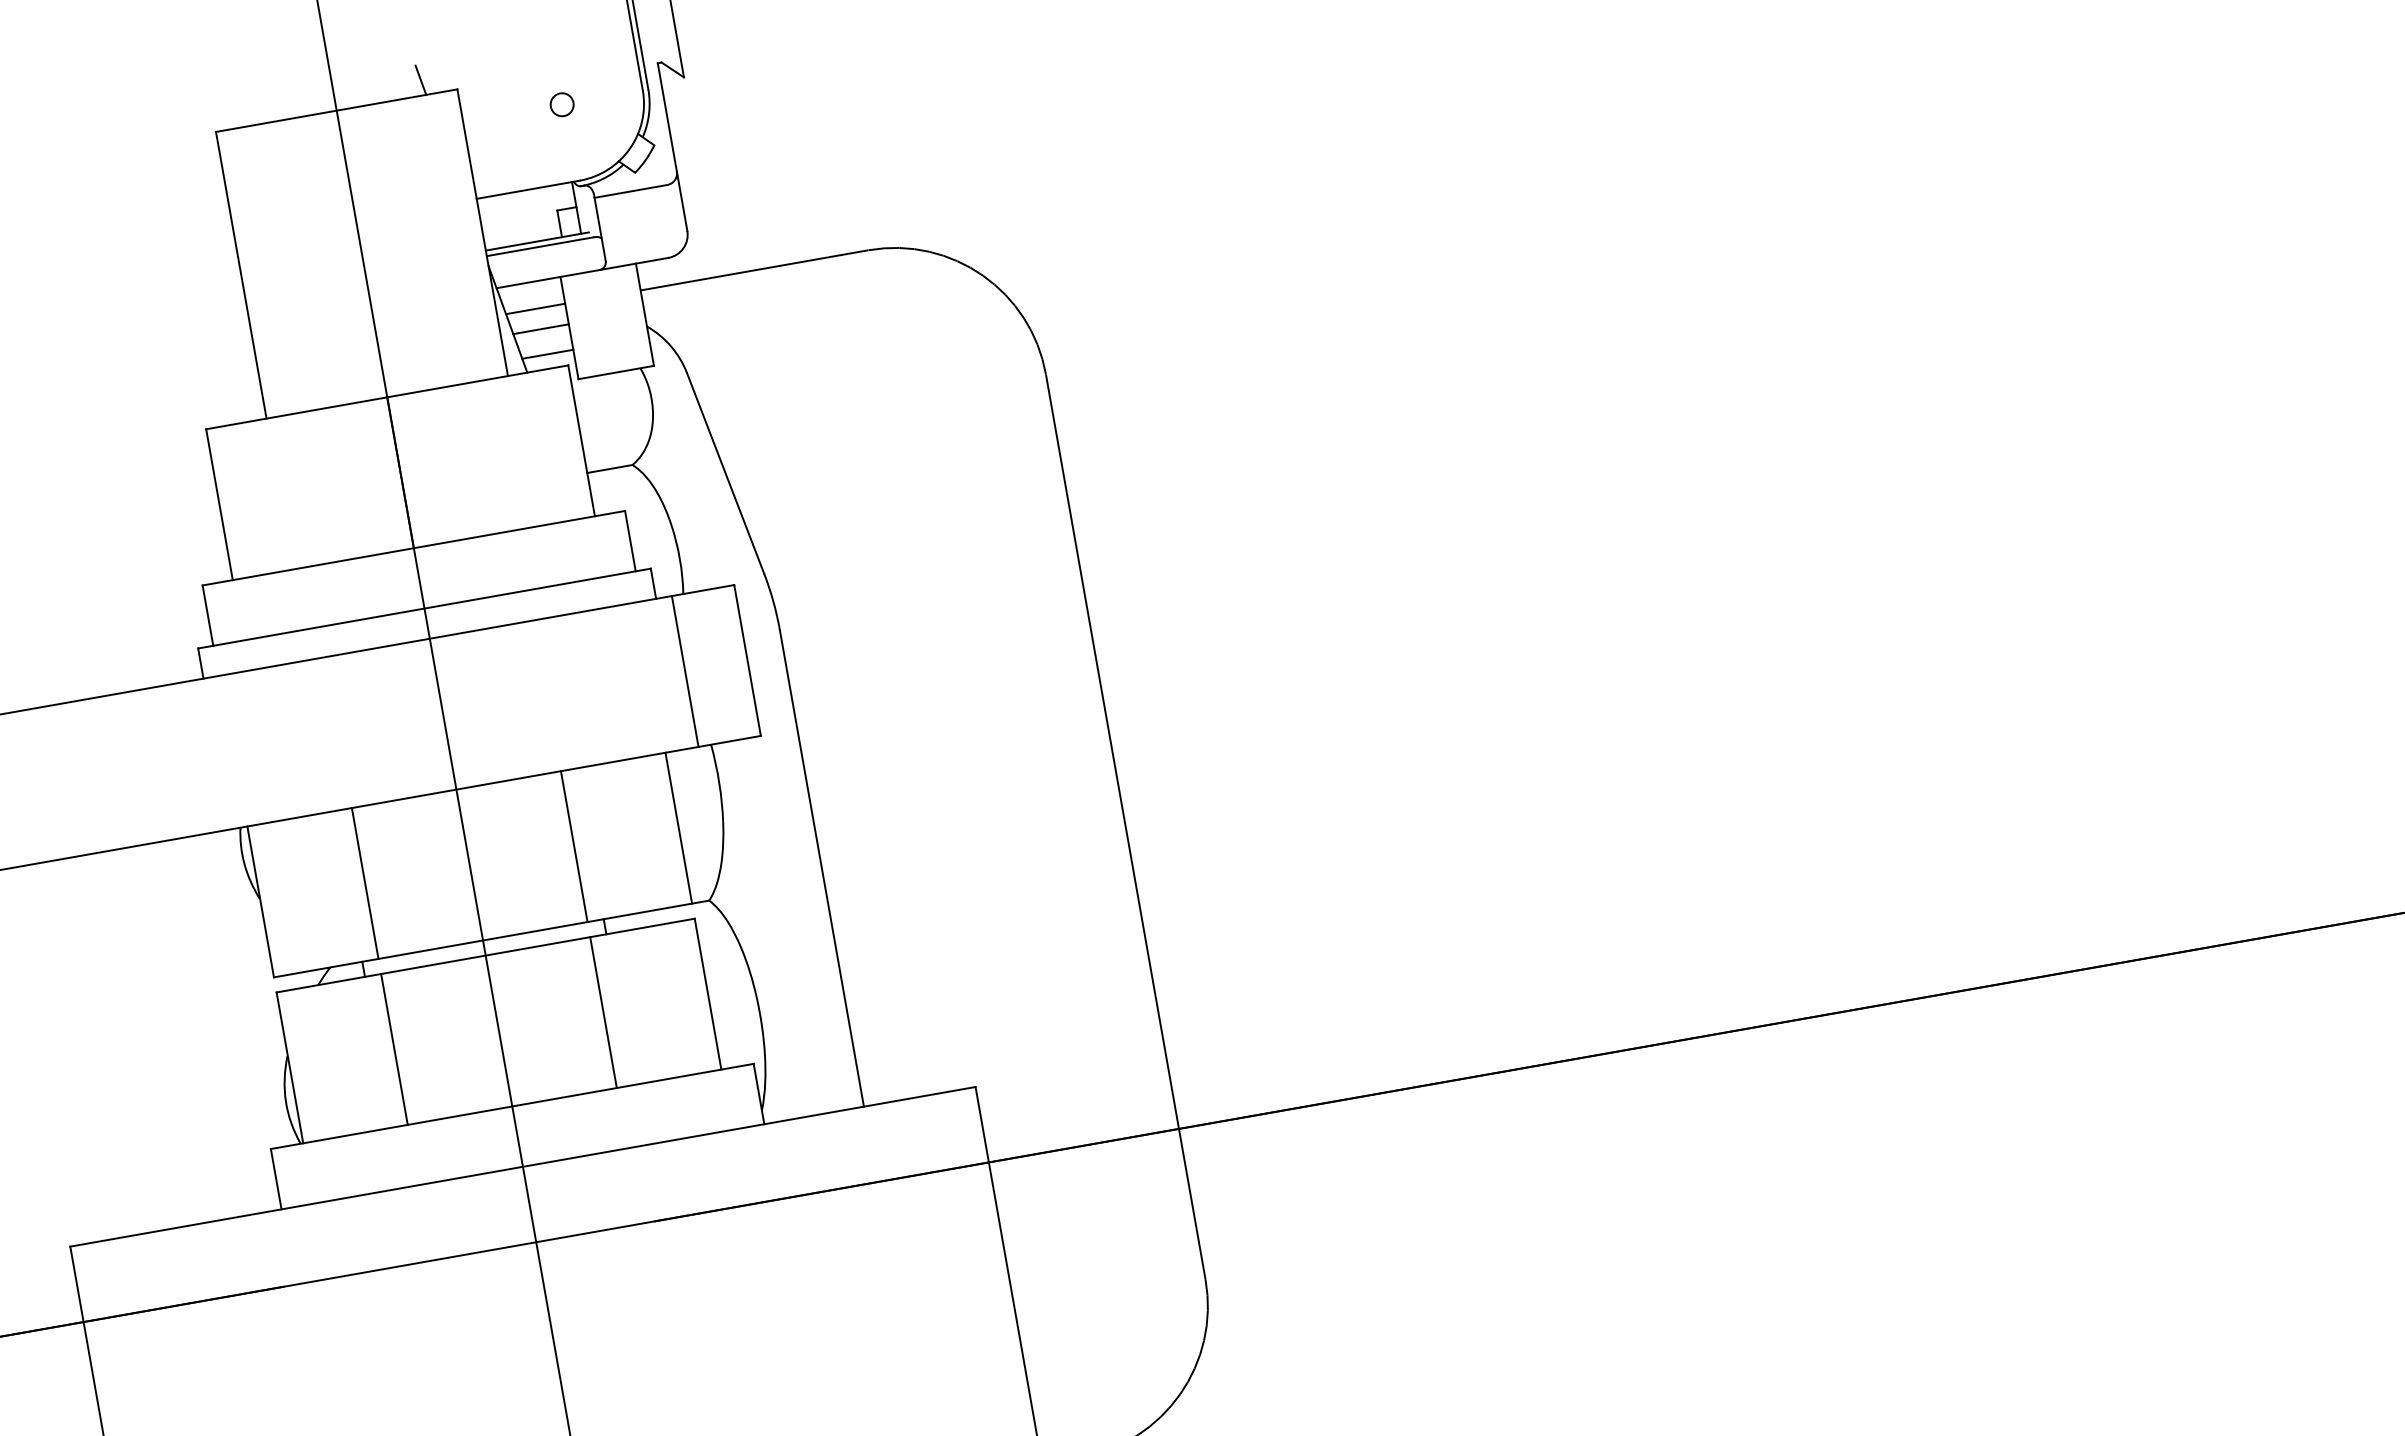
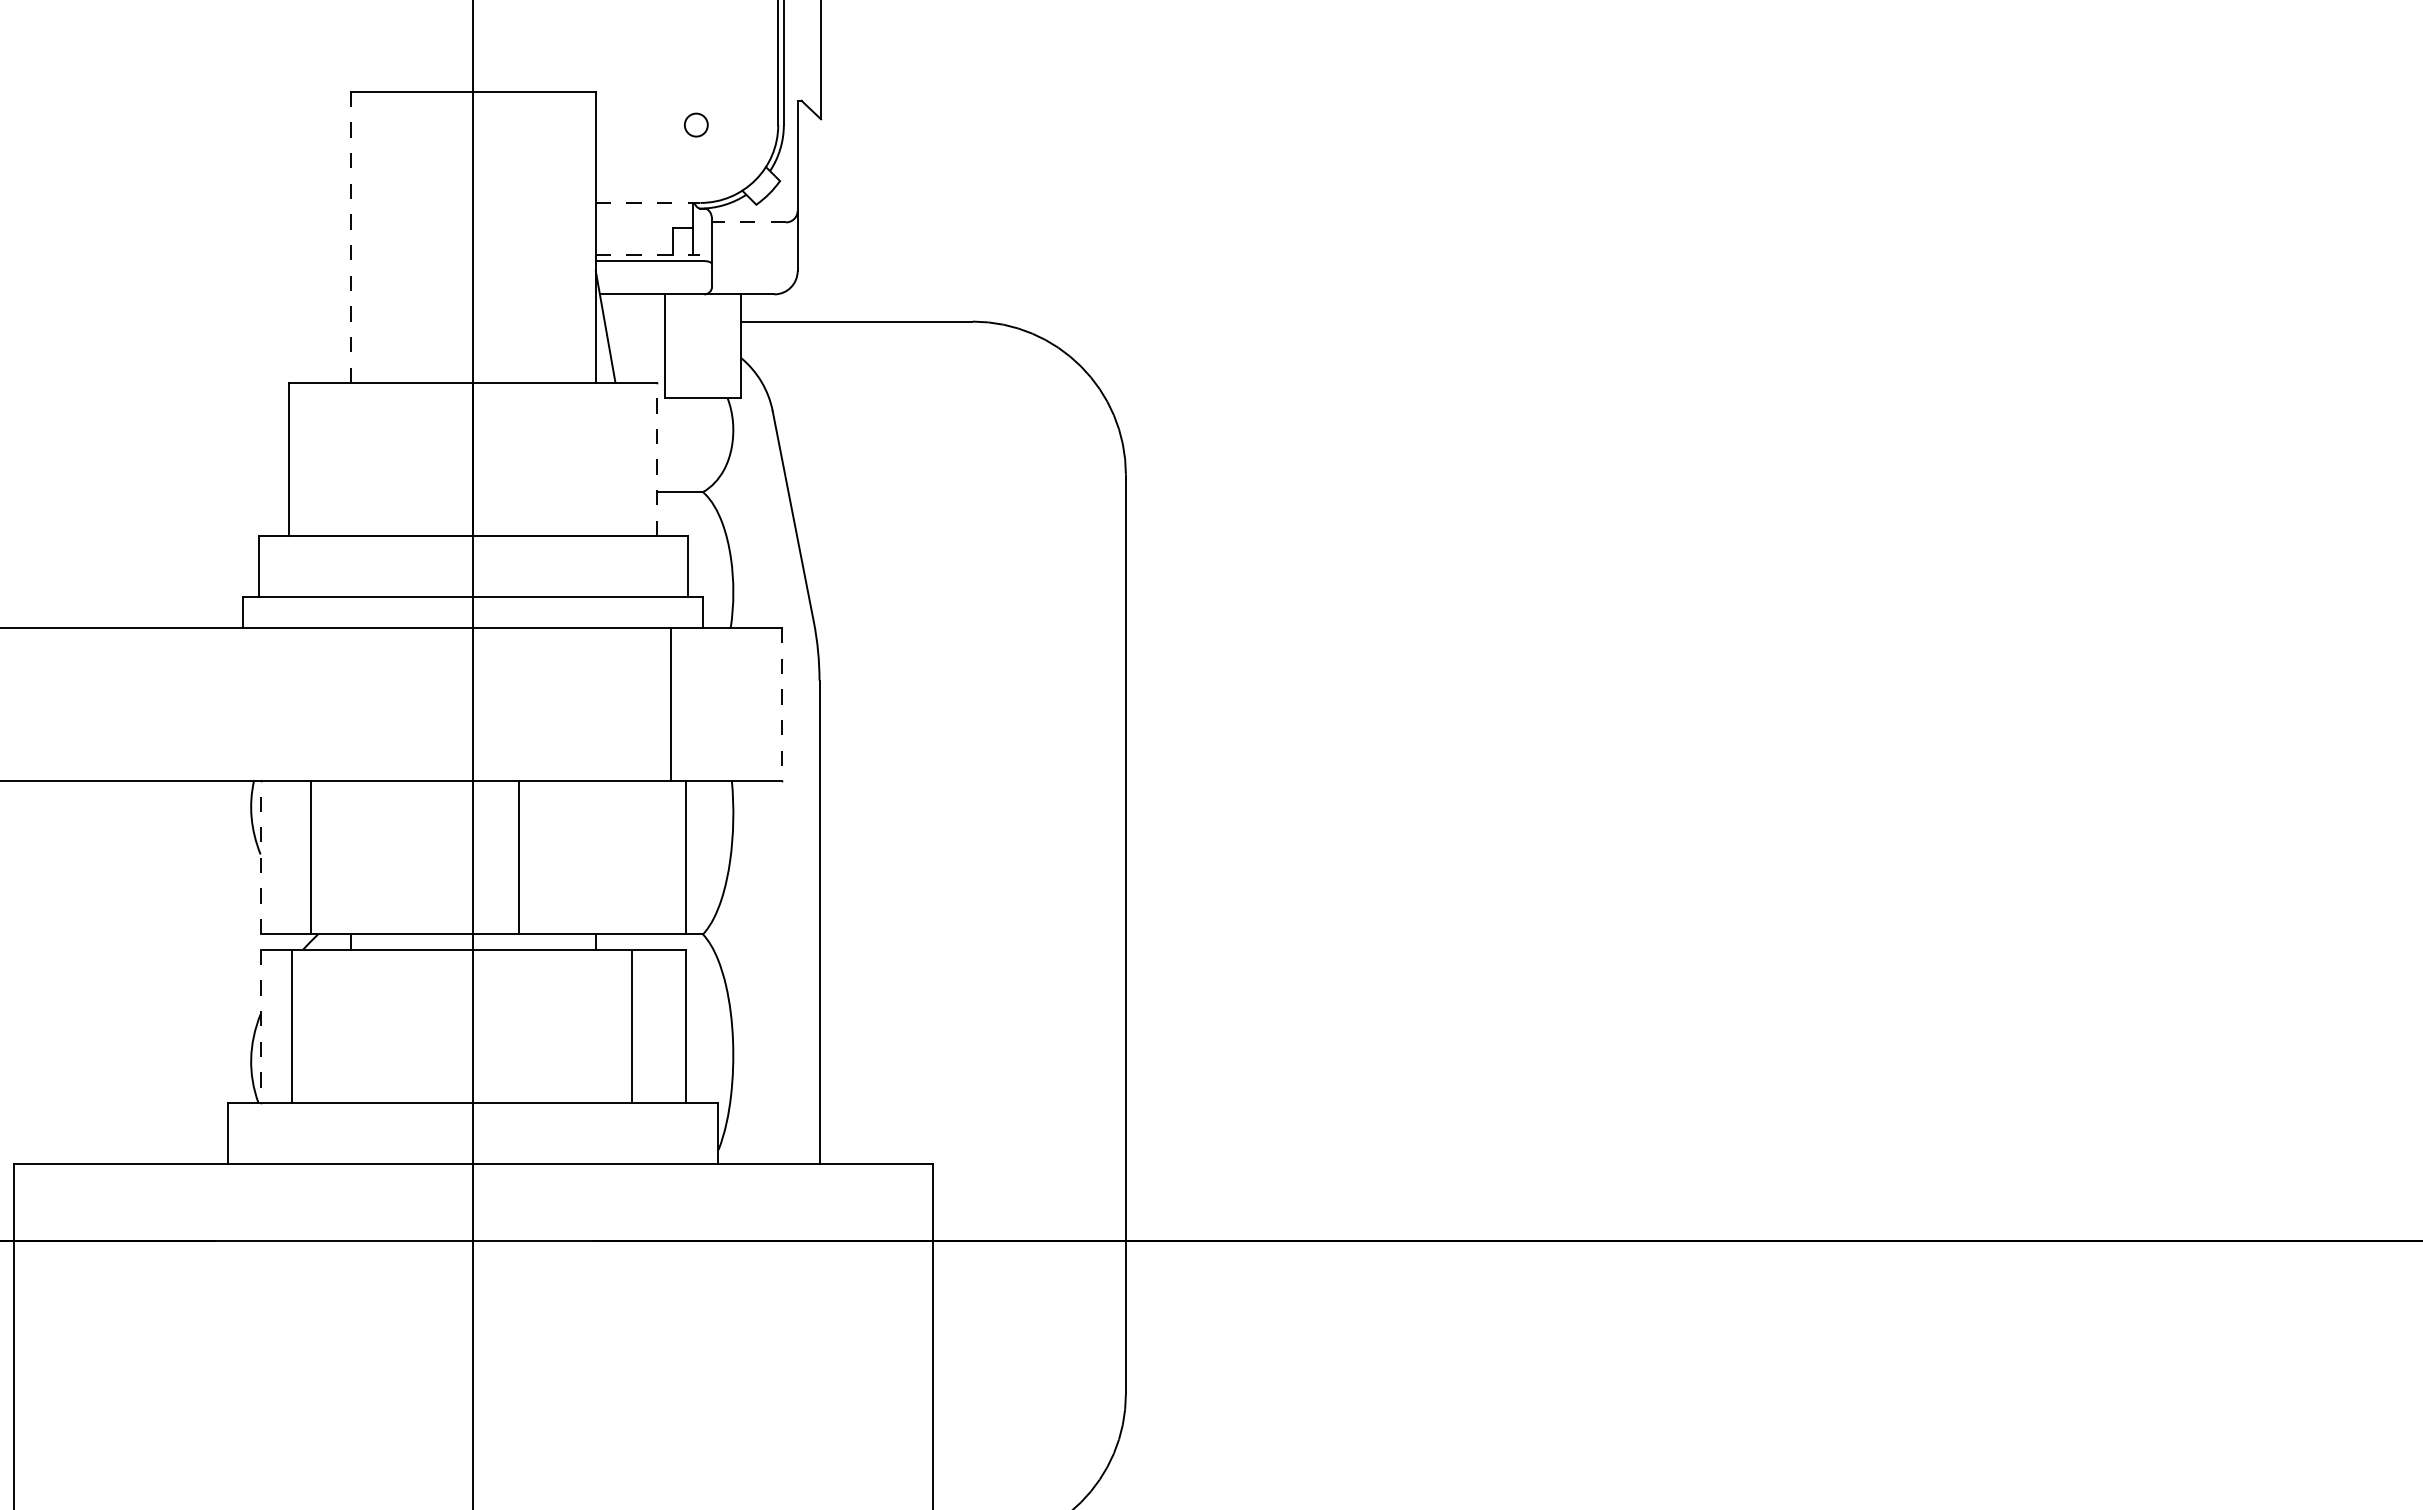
line: (420, 80) -> (561, 76), removed
line: (528, 189) -> (648, 202), solid -> dashed
line: (631, 191) -> (749, 222), solid -> dashed
line: (537, 241) -> (648, 255), solid -> dashed
line: (241, 275) -> (350, 237), solid -> dashed
line: (535, 308) -> (634, 321), removed
line: (540, 329) -> (636, 342), removed
line: (547, 354) -> (638, 368), removed
line: (581, 440) -> (657, 459), solid -> dashed
line: (747, 660) -> (782, 704), solid -> dashed
line: (685, 671) -> (671, 704), moved
line: (574, 846) -> (519, 857), moved
line: (365, 883) -> (311, 857), moved
line: (260, 901) -> (260, 857), solid -> dashed
line: (603, 1011) -> (632, 1025), moved
line: (394, 1048) -> (292, 1025), moved
line: (289, 1068) -> (260, 1026), solid -> dashed

